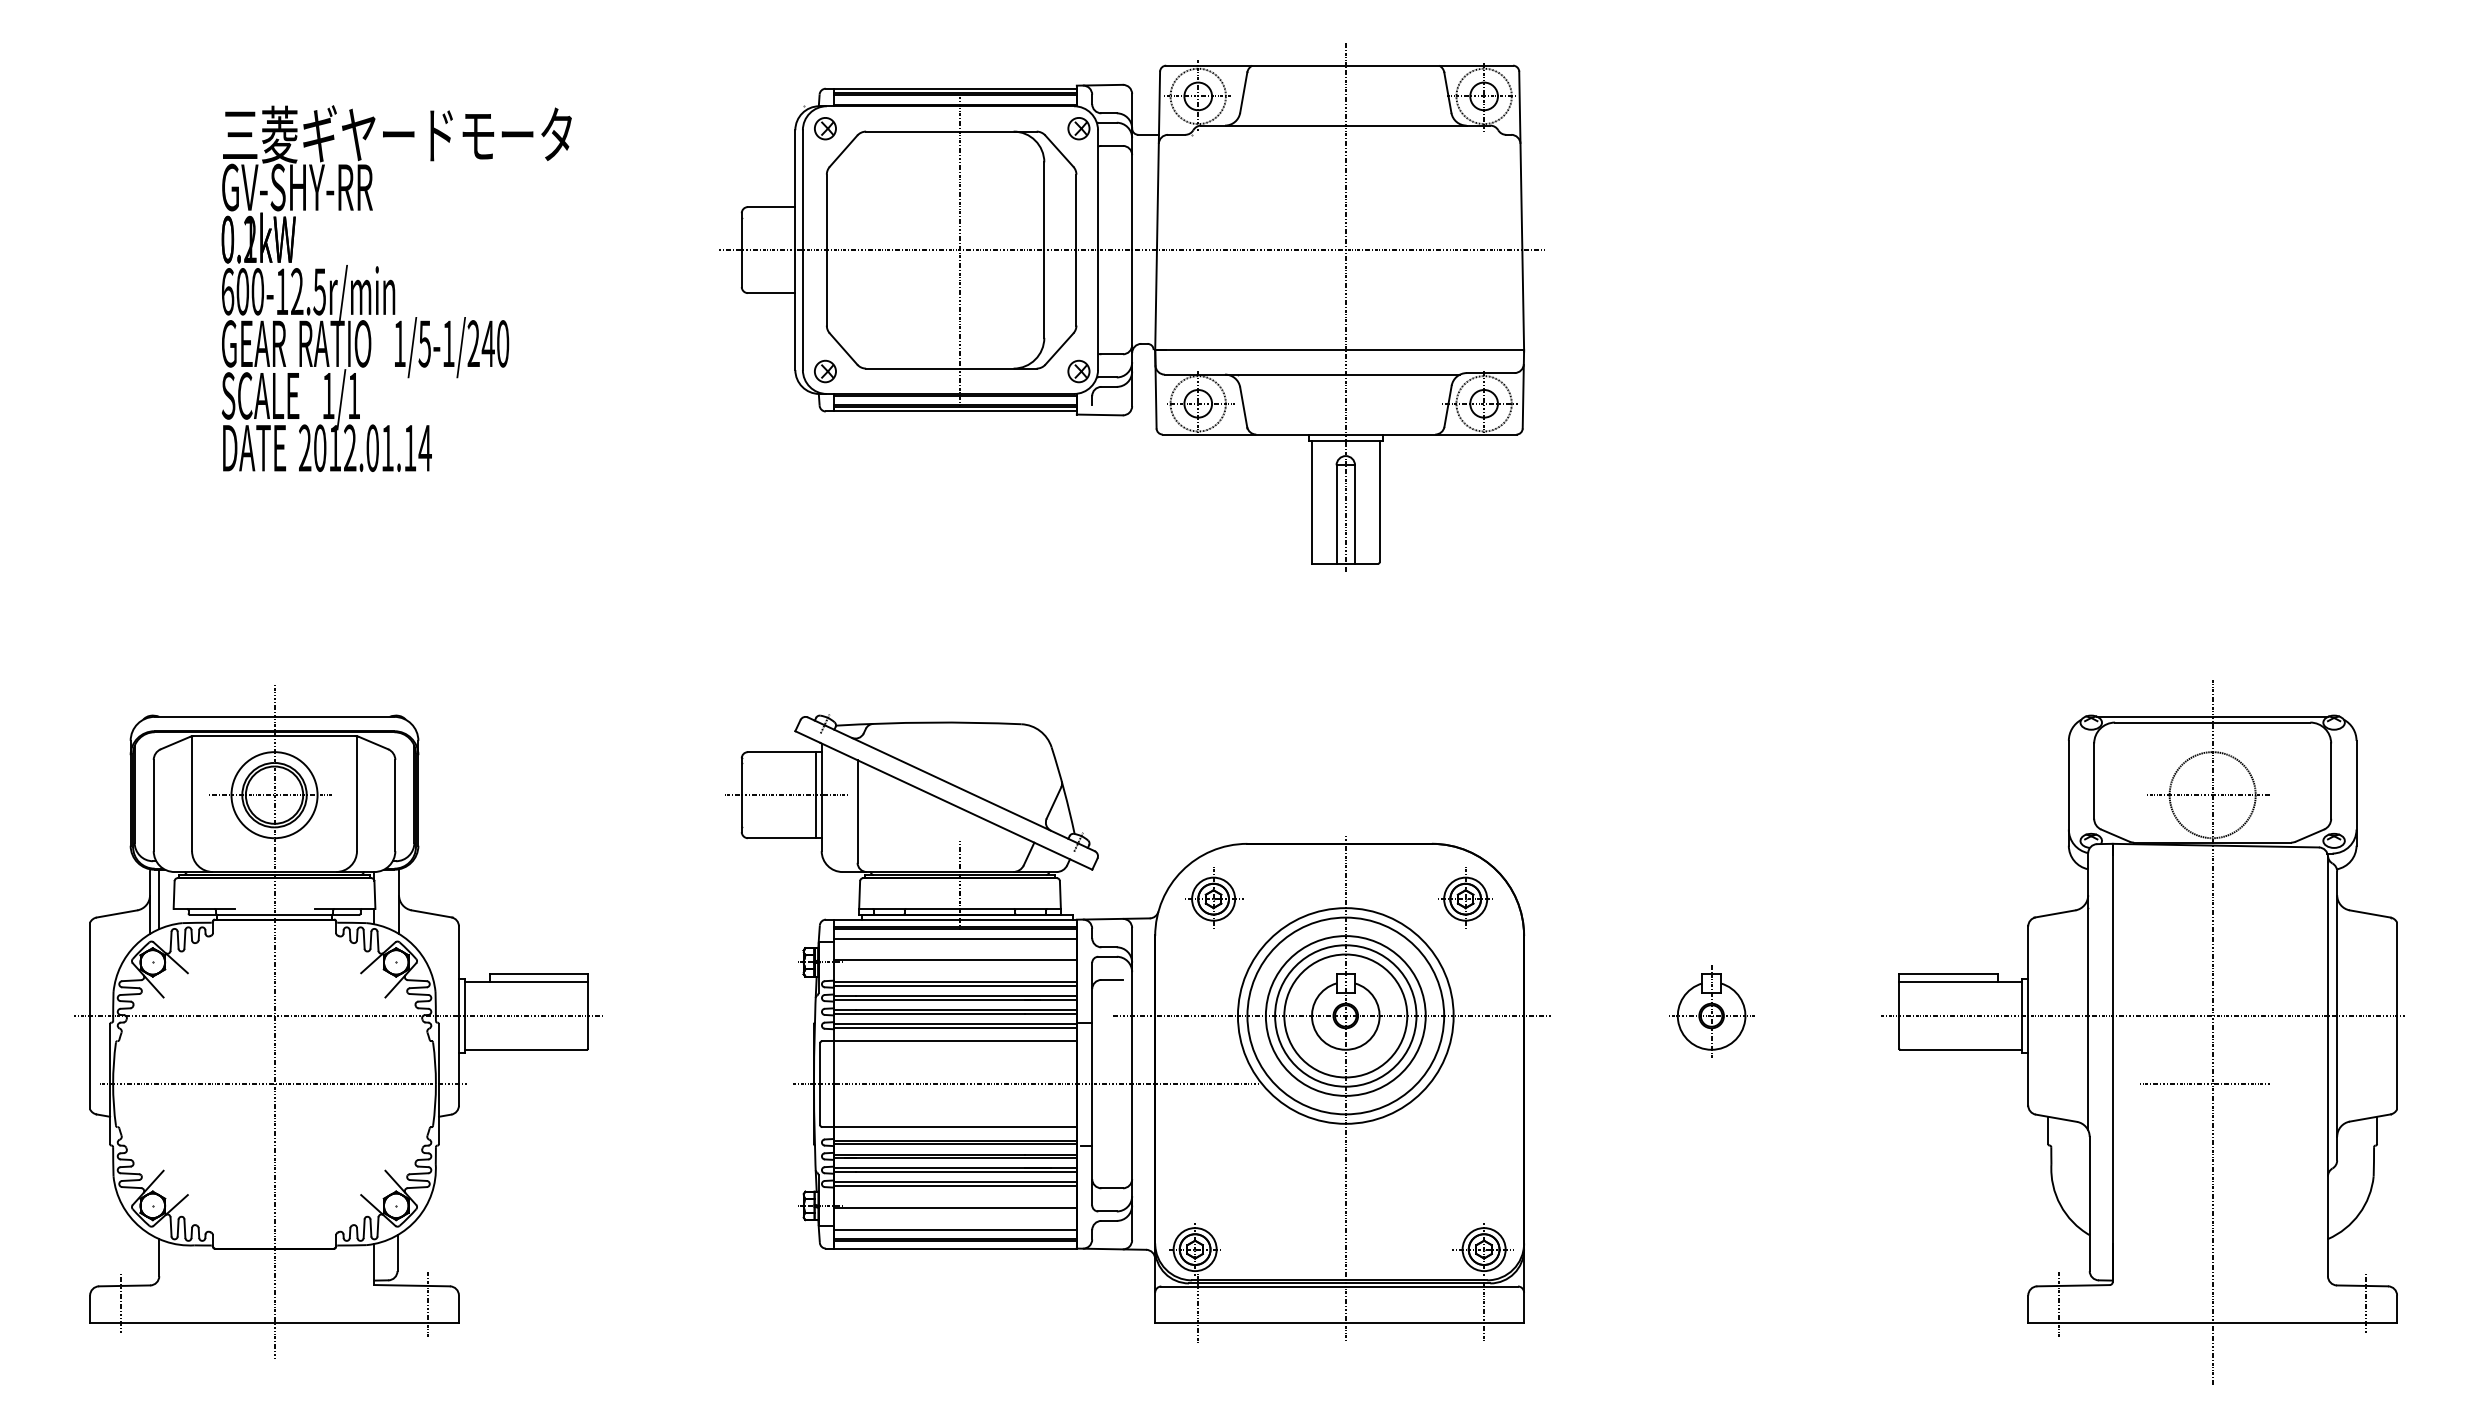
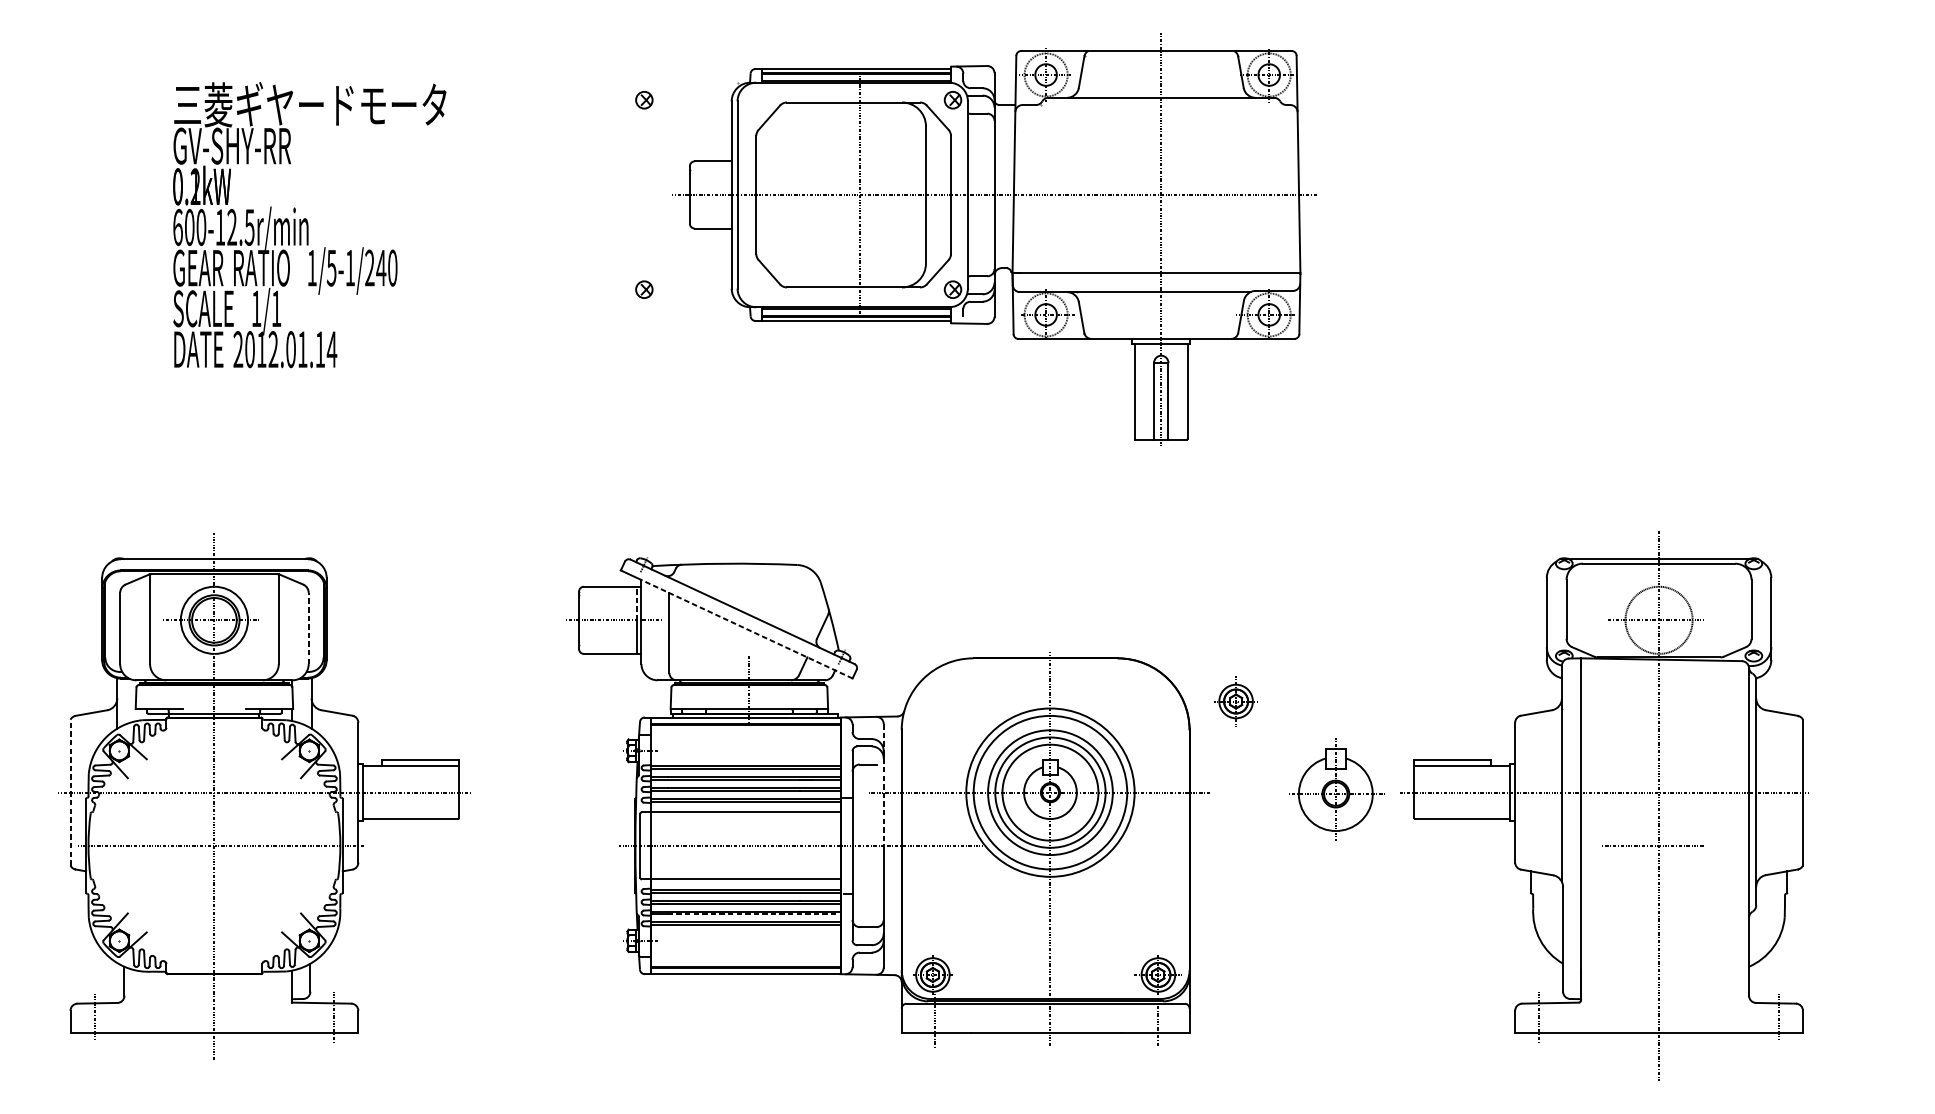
part: (1131, 307) -> (994, 239), moved
line: (815, 773) -> (636, 603), solid -> dashed
line: (395, 805) -> (308, 628), solid -> dashed
line: (956, 806) -> (746, 629), solid -> dashed
part: (1214, 897) -> (947, 700), removed
part: (1465, 897) -> (1235, 700), moved
line: (159, 899) -> (124, 701), removed
line: (954, 938) -> (745, 732), removed
line: (954, 959) -> (745, 748), removed
line: (1132, 1006) -> (883, 785), solid -> dashed
part: (1711, 1011) -> (1335, 789), size x1.4
line: (90, 1015) -> (70, 792), solid -> dashed
part: (2142, 1032) -> (1604, 805), moved
line: (966, 1172) -> (754, 914), solid -> dashed
line: (954, 1208) -> (745, 942), removed
line: (954, 1229) -> (745, 959), removed

